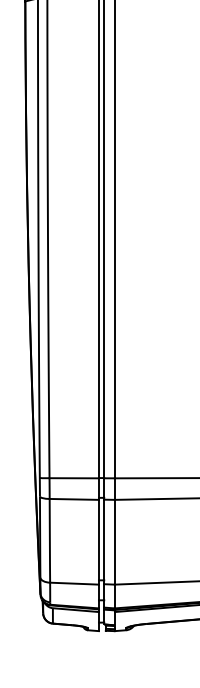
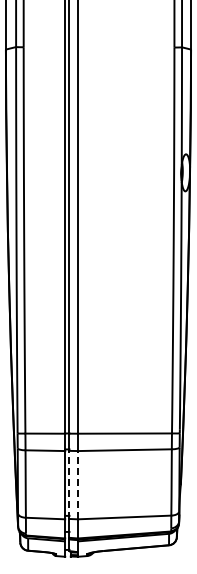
line: (104, 541) -> (69, 484), solid -> dashed
line: (115, 541) -> (78, 484), solid -> dashed

